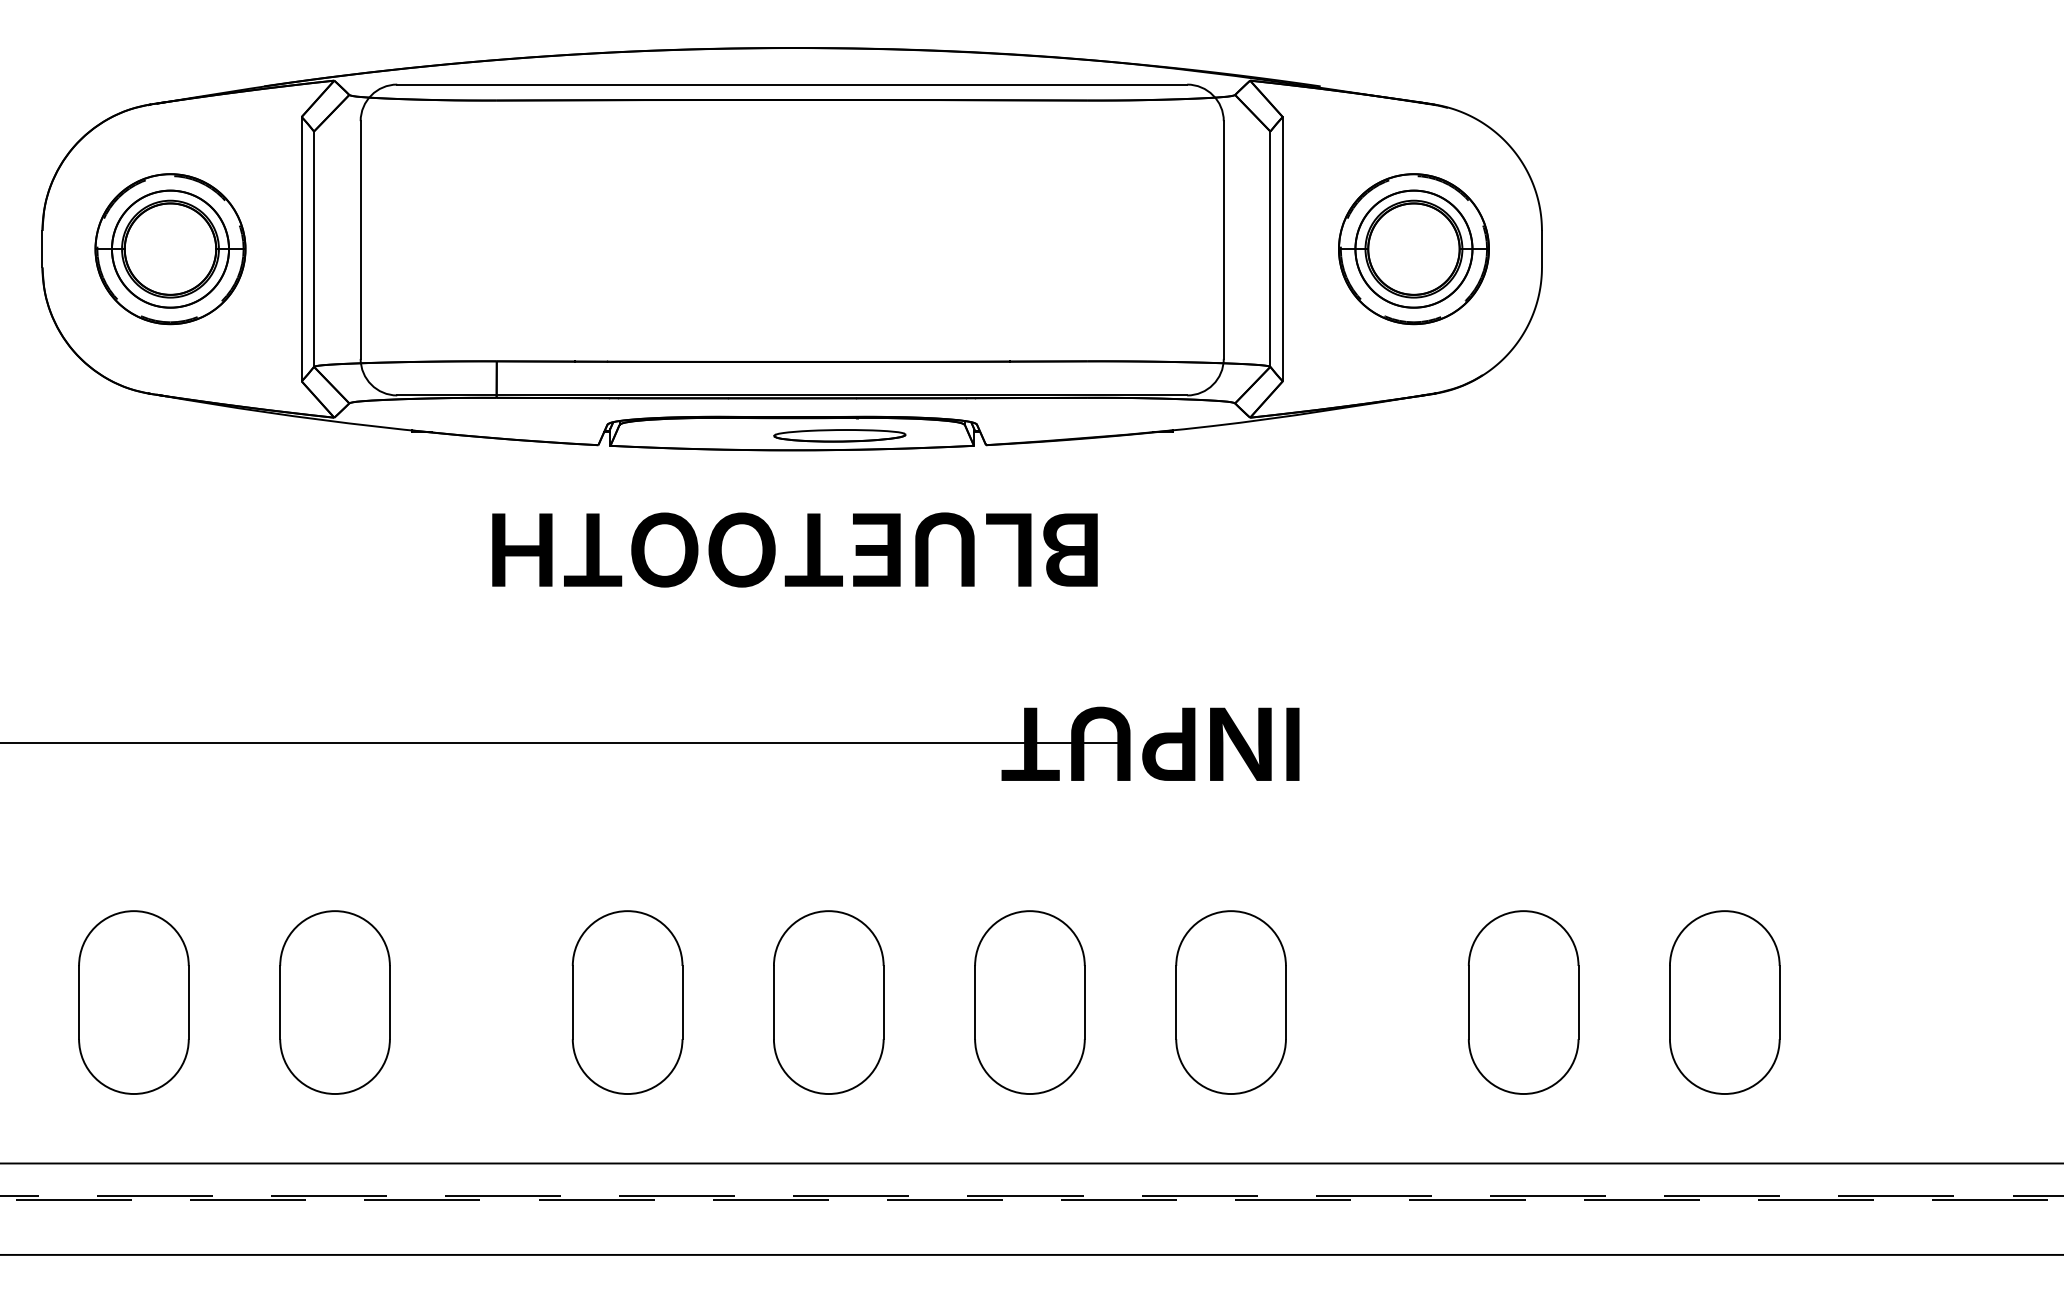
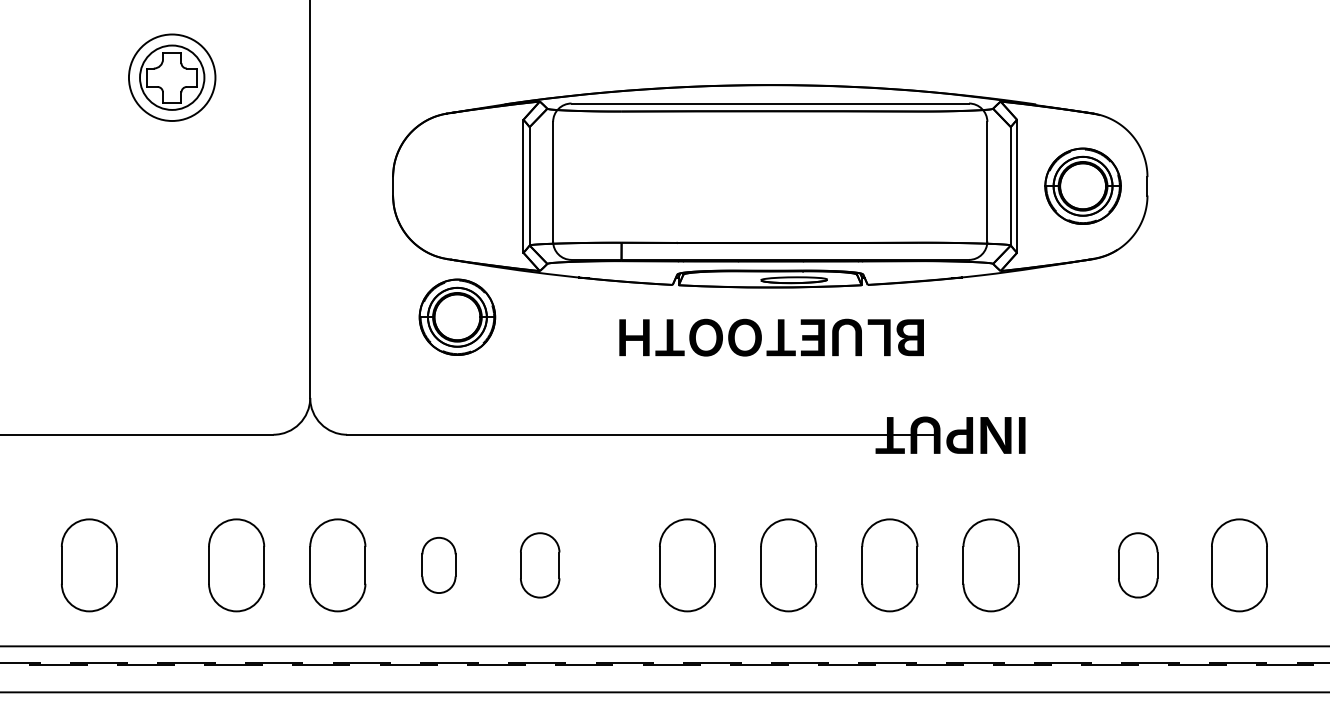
part: (170, 247) -> (457, 316), moved
part: (132, 1002) -> (438, 565), size x0.6
part: (333, 1002) -> (539, 565), size x0.7
part: (1522, 1002) -> (1137, 565), size x0.7

